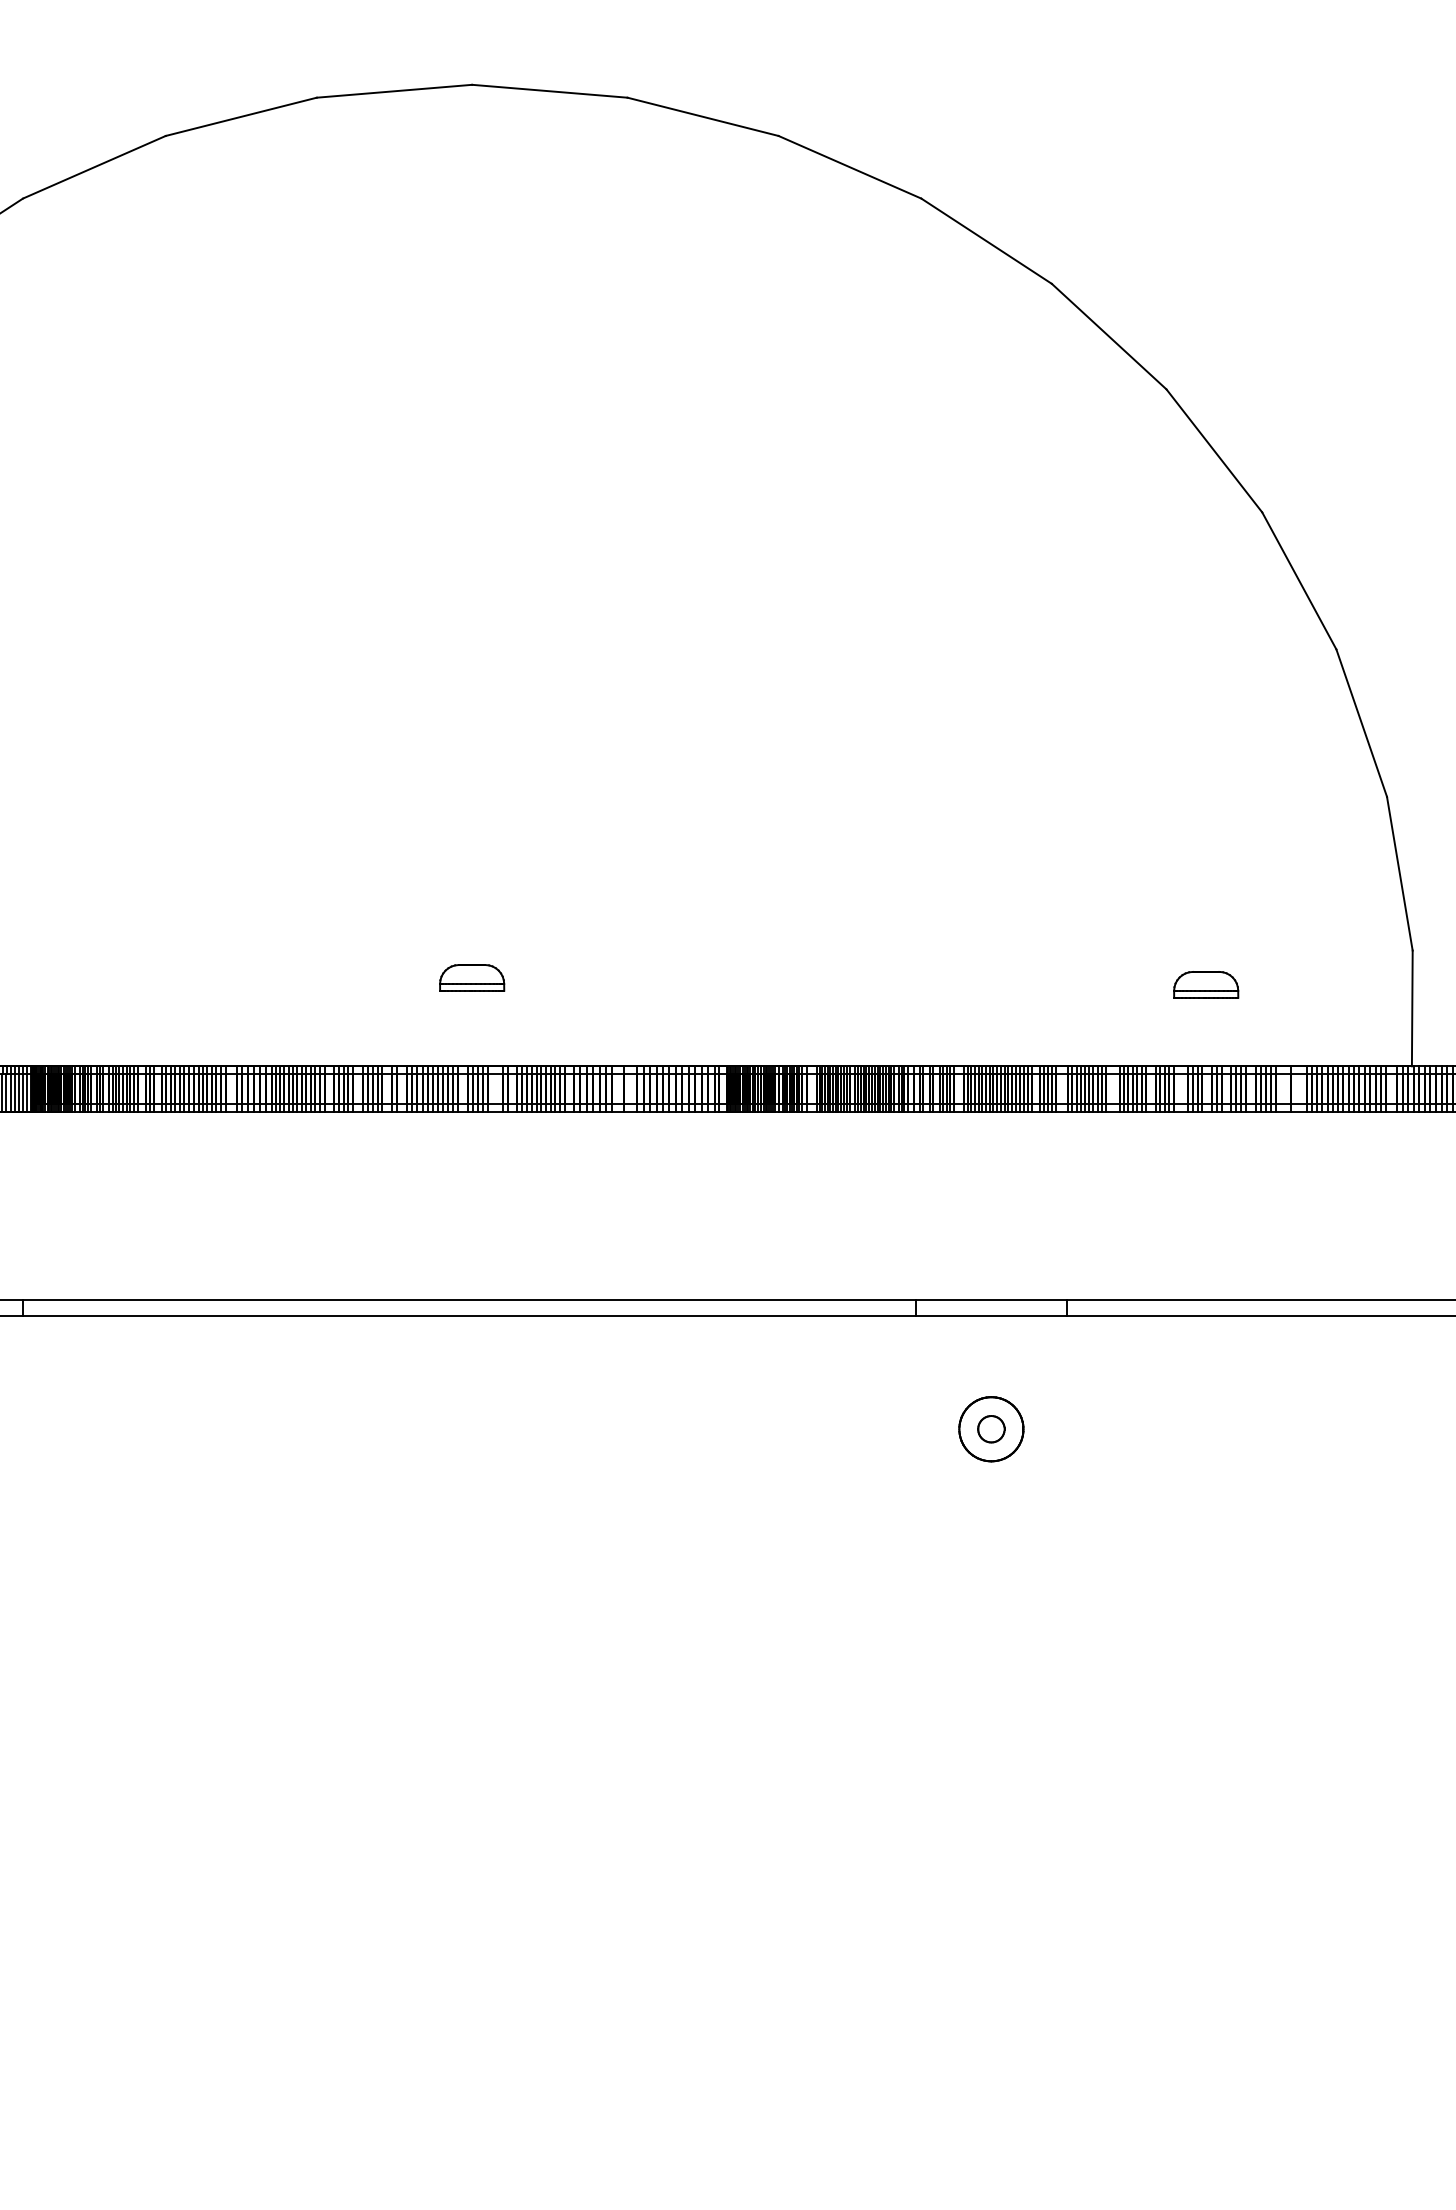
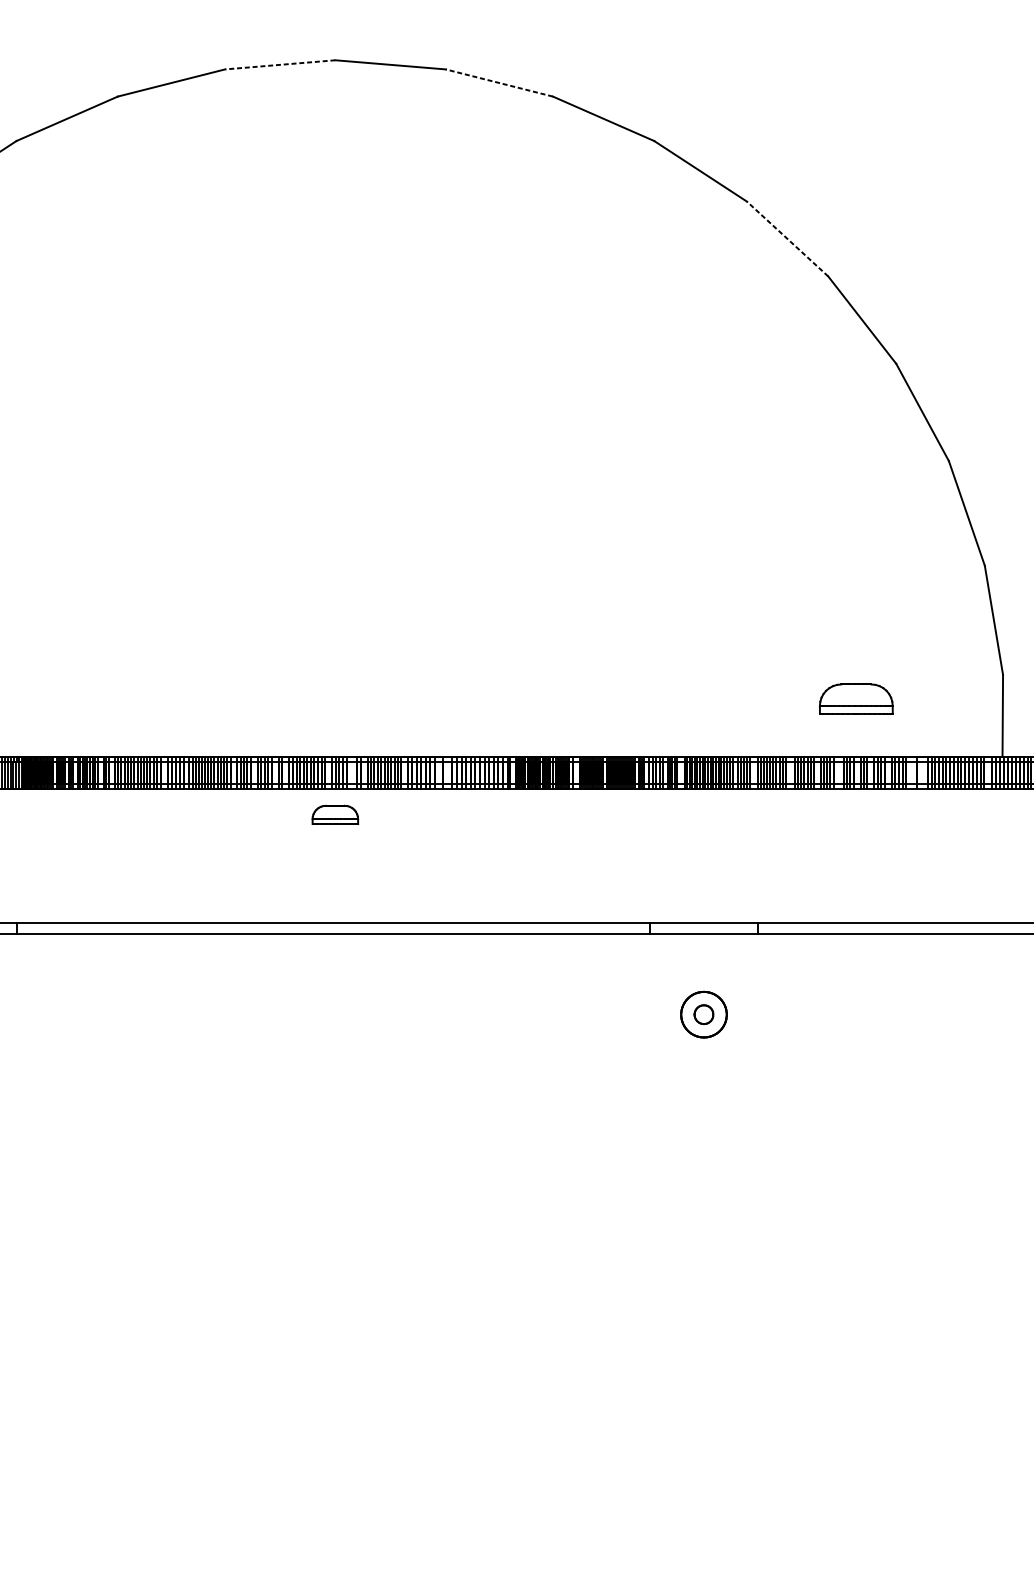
line: (394, 91) -> (280, 65), solid -> dashed
line: (703, 116) -> (499, 82), solid -> dashed
line: (1109, 336) -> (787, 238), solid -> dashed
part: (472, 977) -> (335, 814), moved
part: (1206, 984) -> (856, 698), size x1.6

